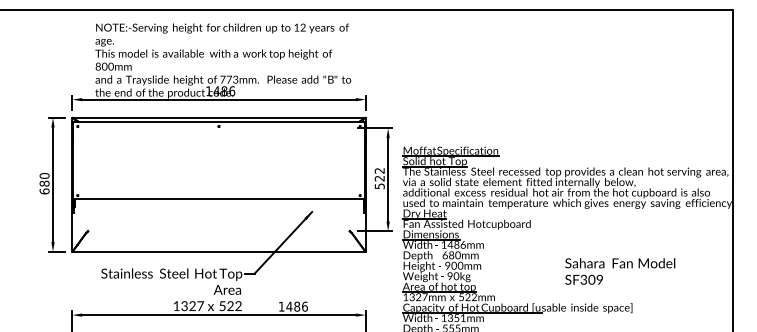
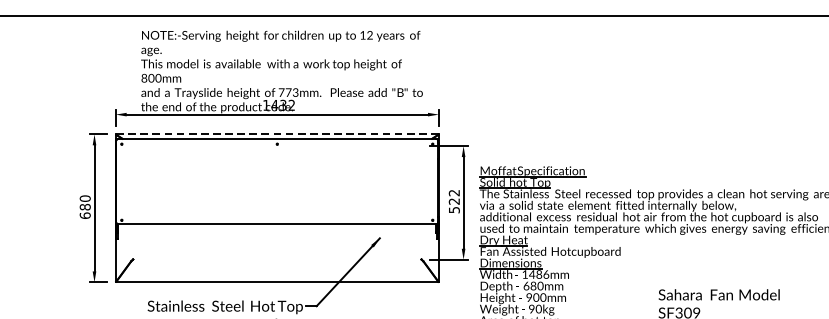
text: (228, 91) -> (287, 105), 1486 -> 1432
line: (219, 117) -> (277, 134), solid -> dashed

